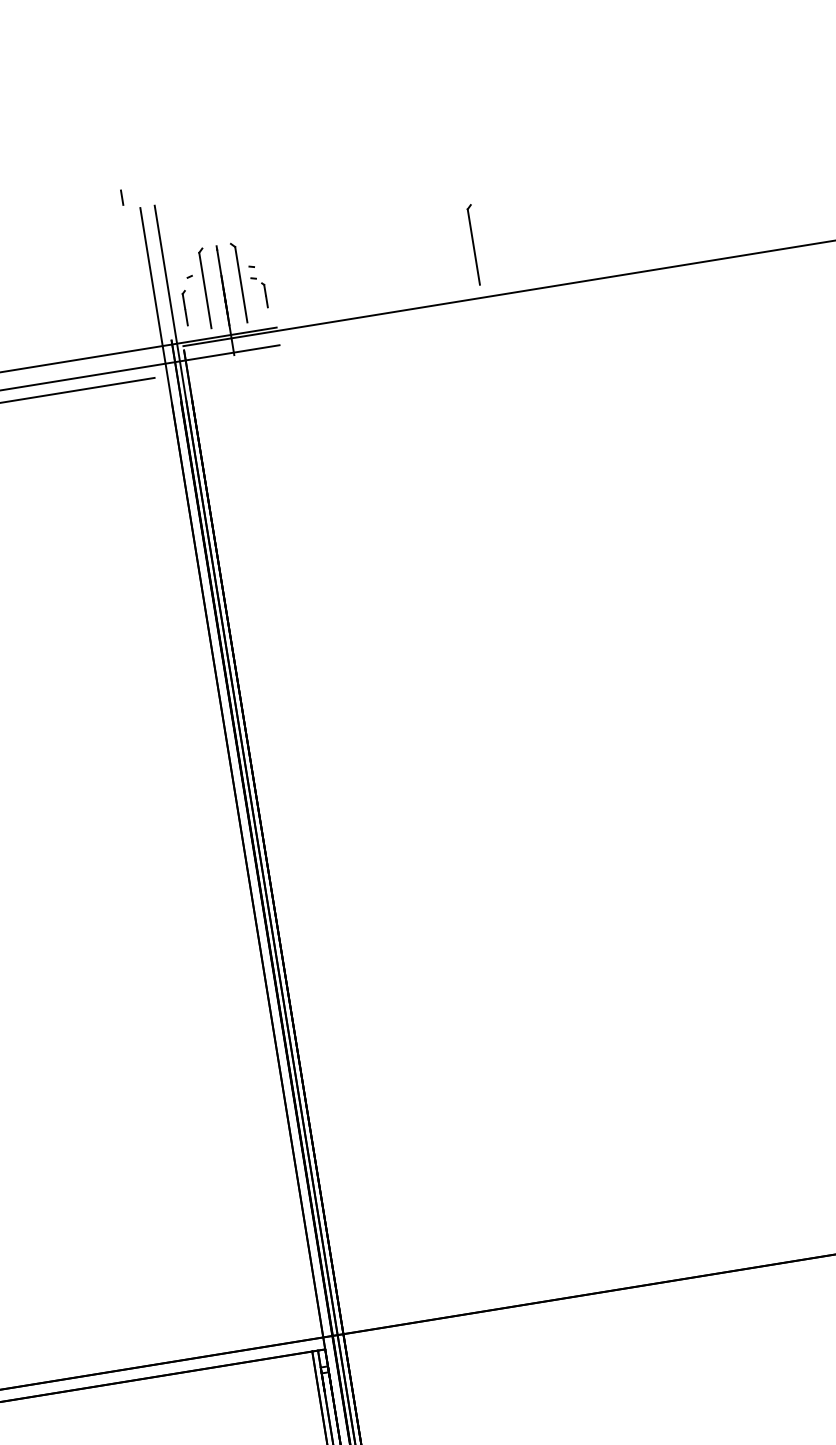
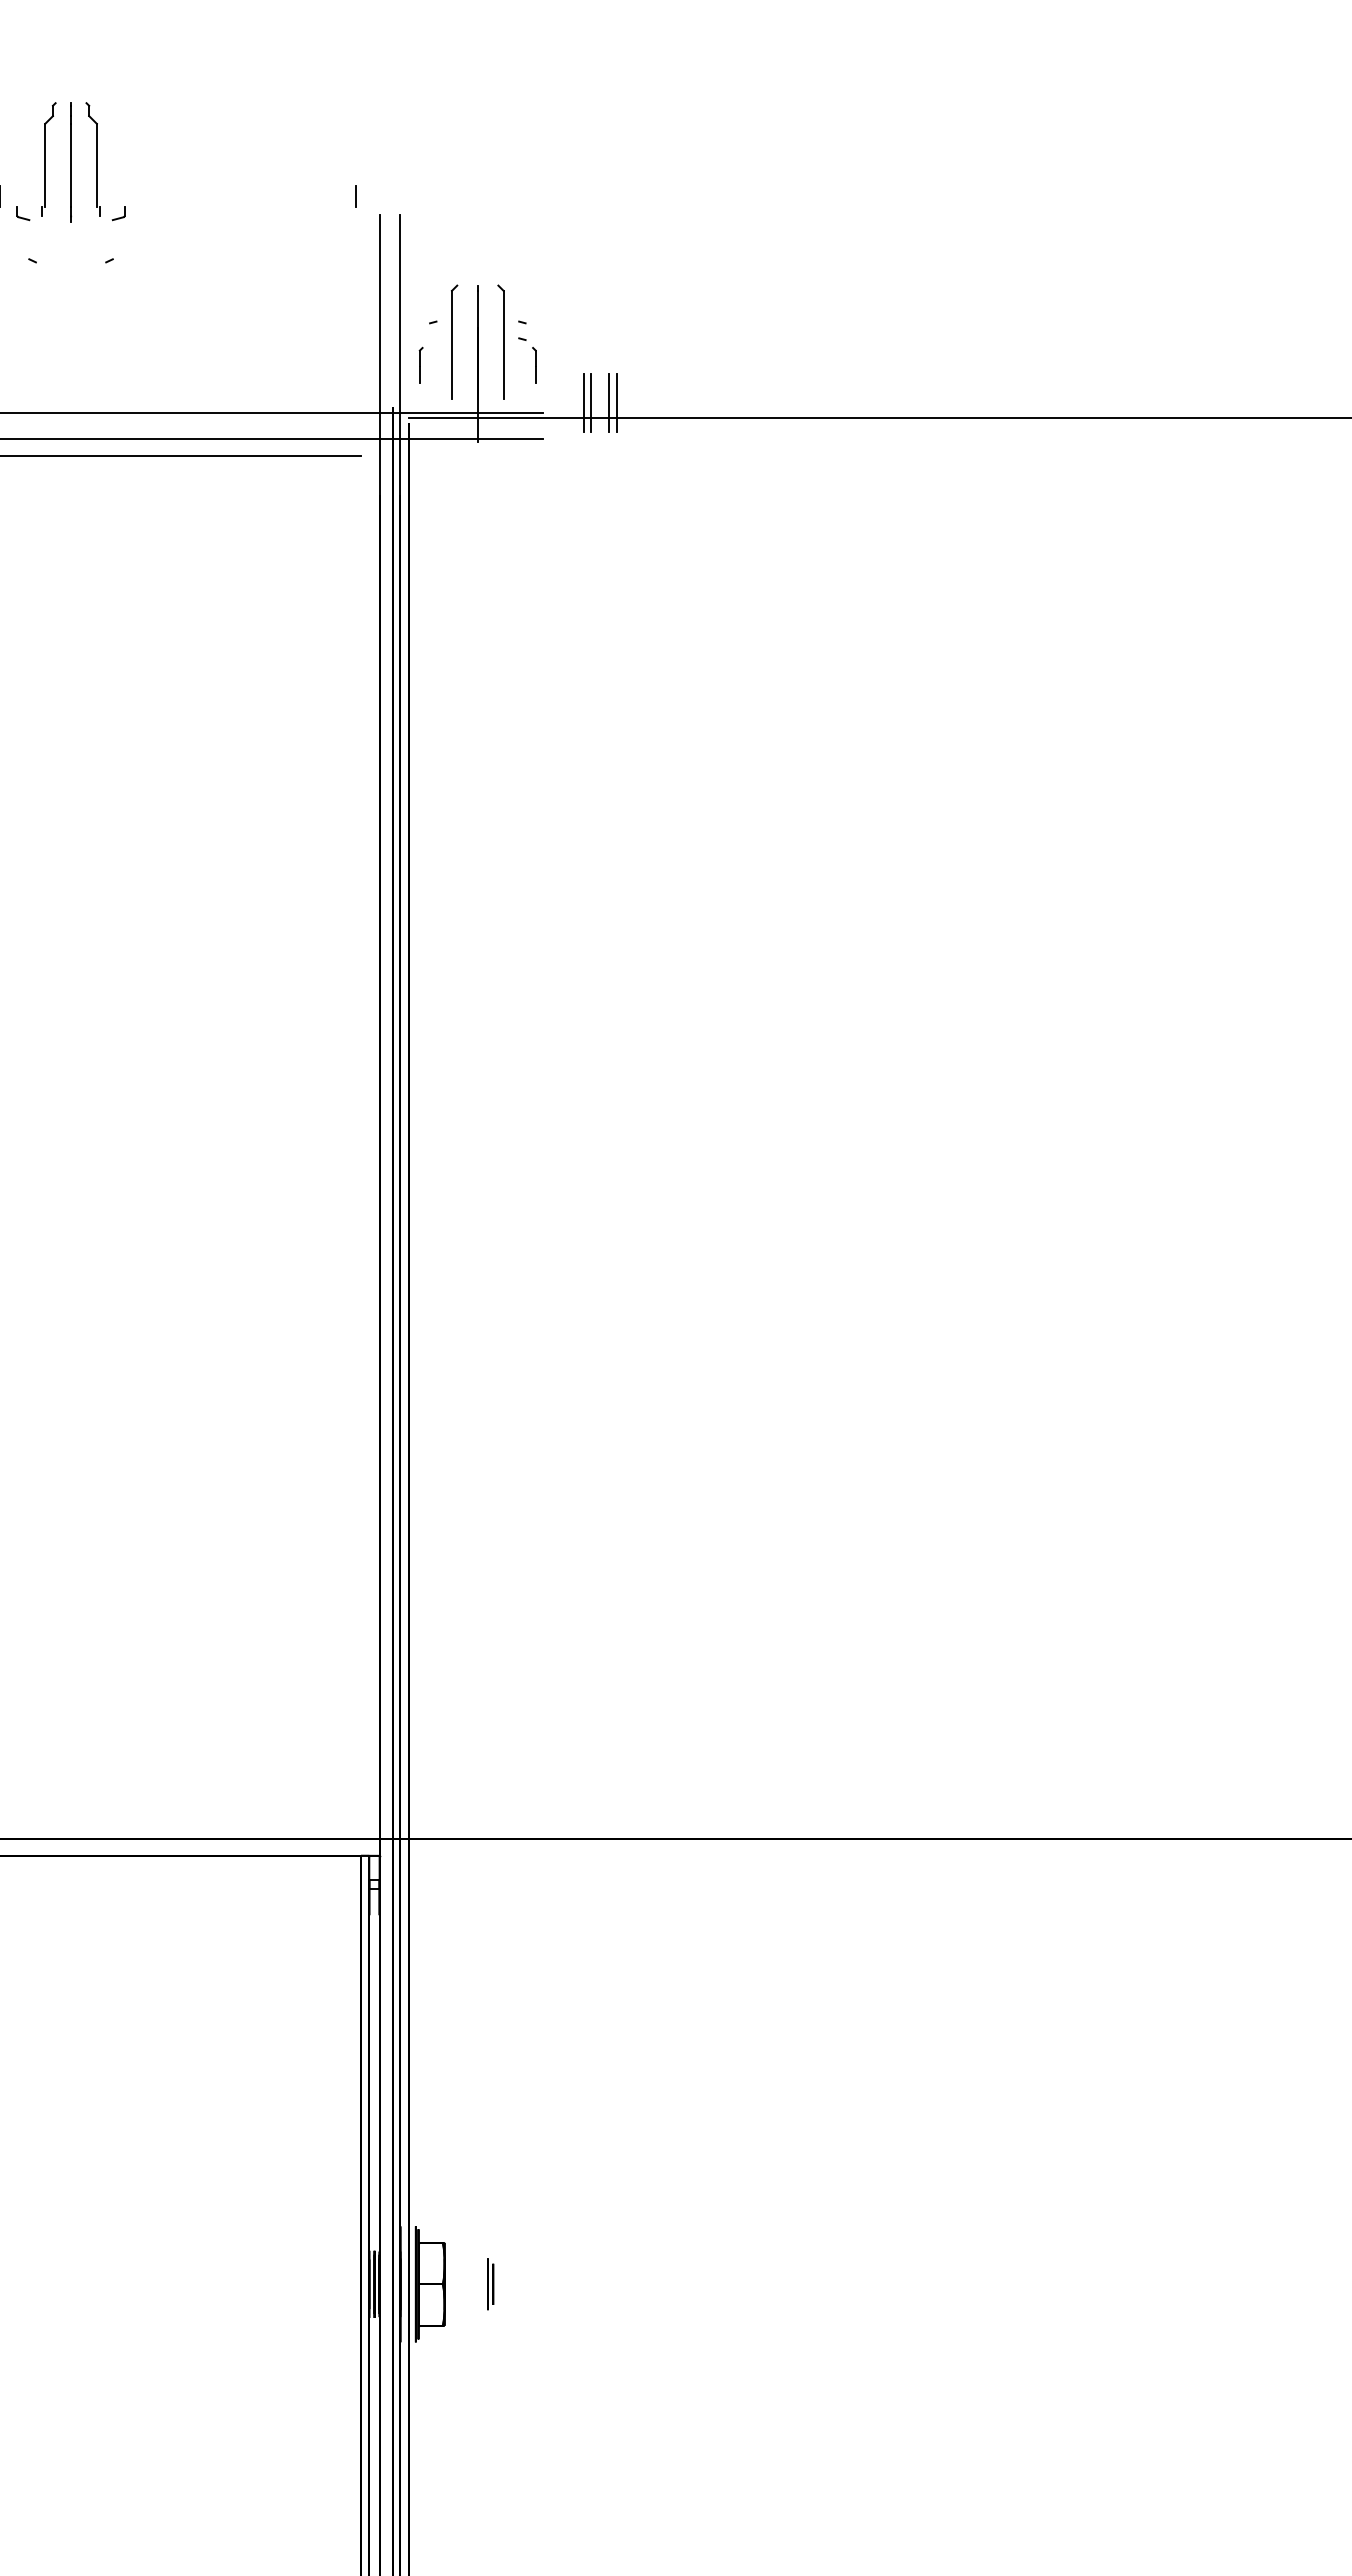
part: (475, 244) -> (840, 341), removed
part: (185, 307) -> (420, 364), size x0.71
line: (326, 311) -> (616, 402), added
line: (321, 312) -> (609, 402), added
line: (308, 314) -> (591, 402), added
line: (303, 315) -> (583, 402), added

